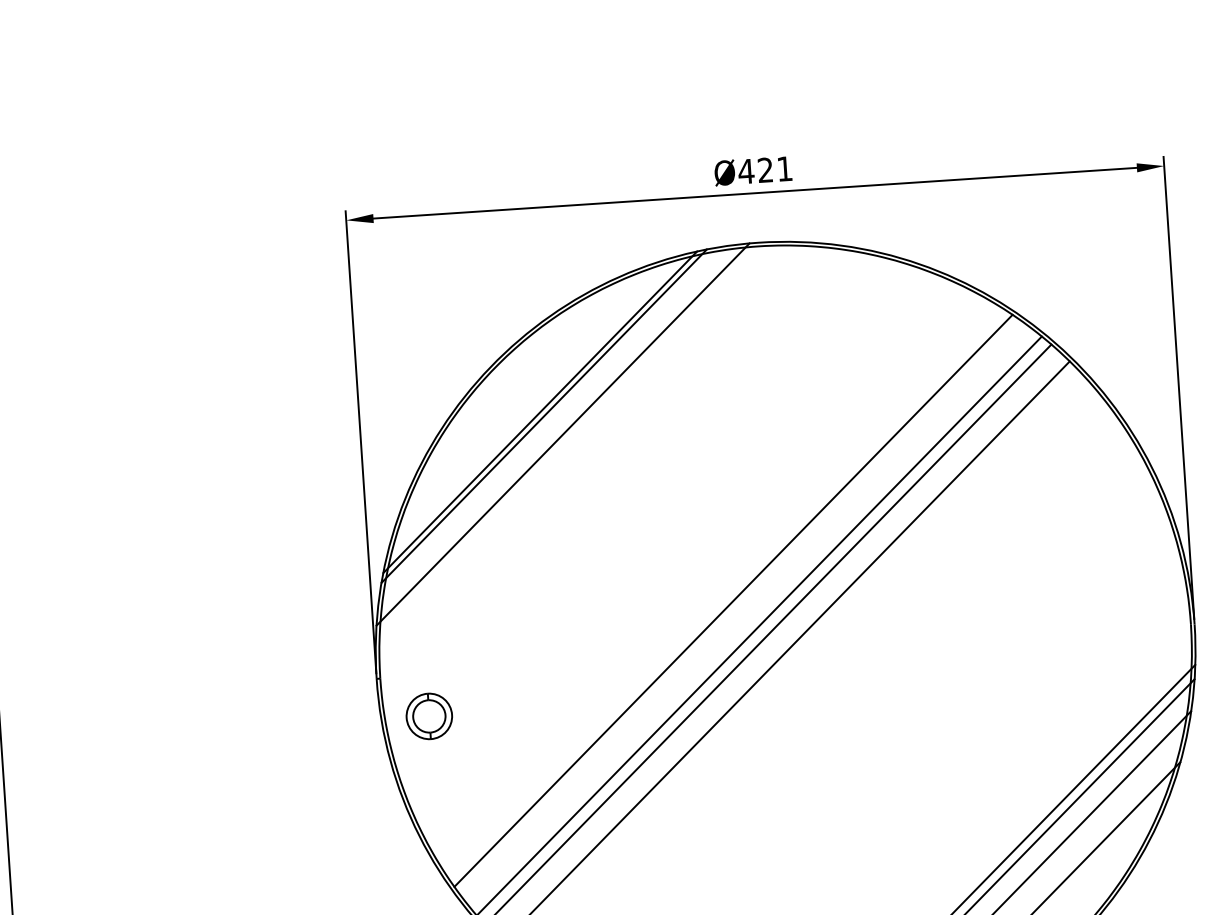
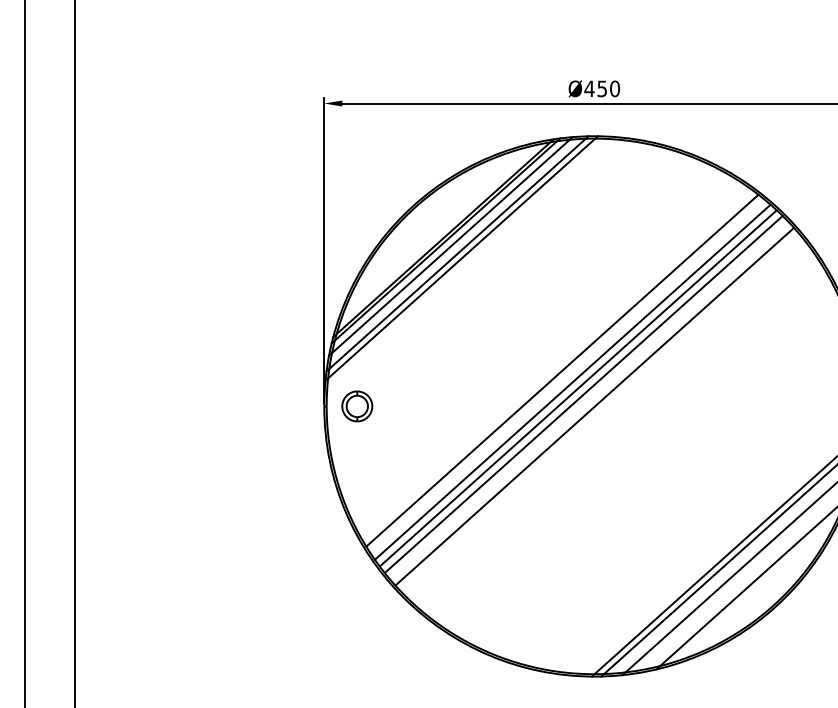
text: (774, 169) -> (608, 88), Ø421 -> Ø450
line: (551, 424) -> (450, 246), added
line: (569, 441) -> (461, 258), added
line: (749, 616) -> (572, 381), added
part: (429, 716) -> (357, 406), moved

